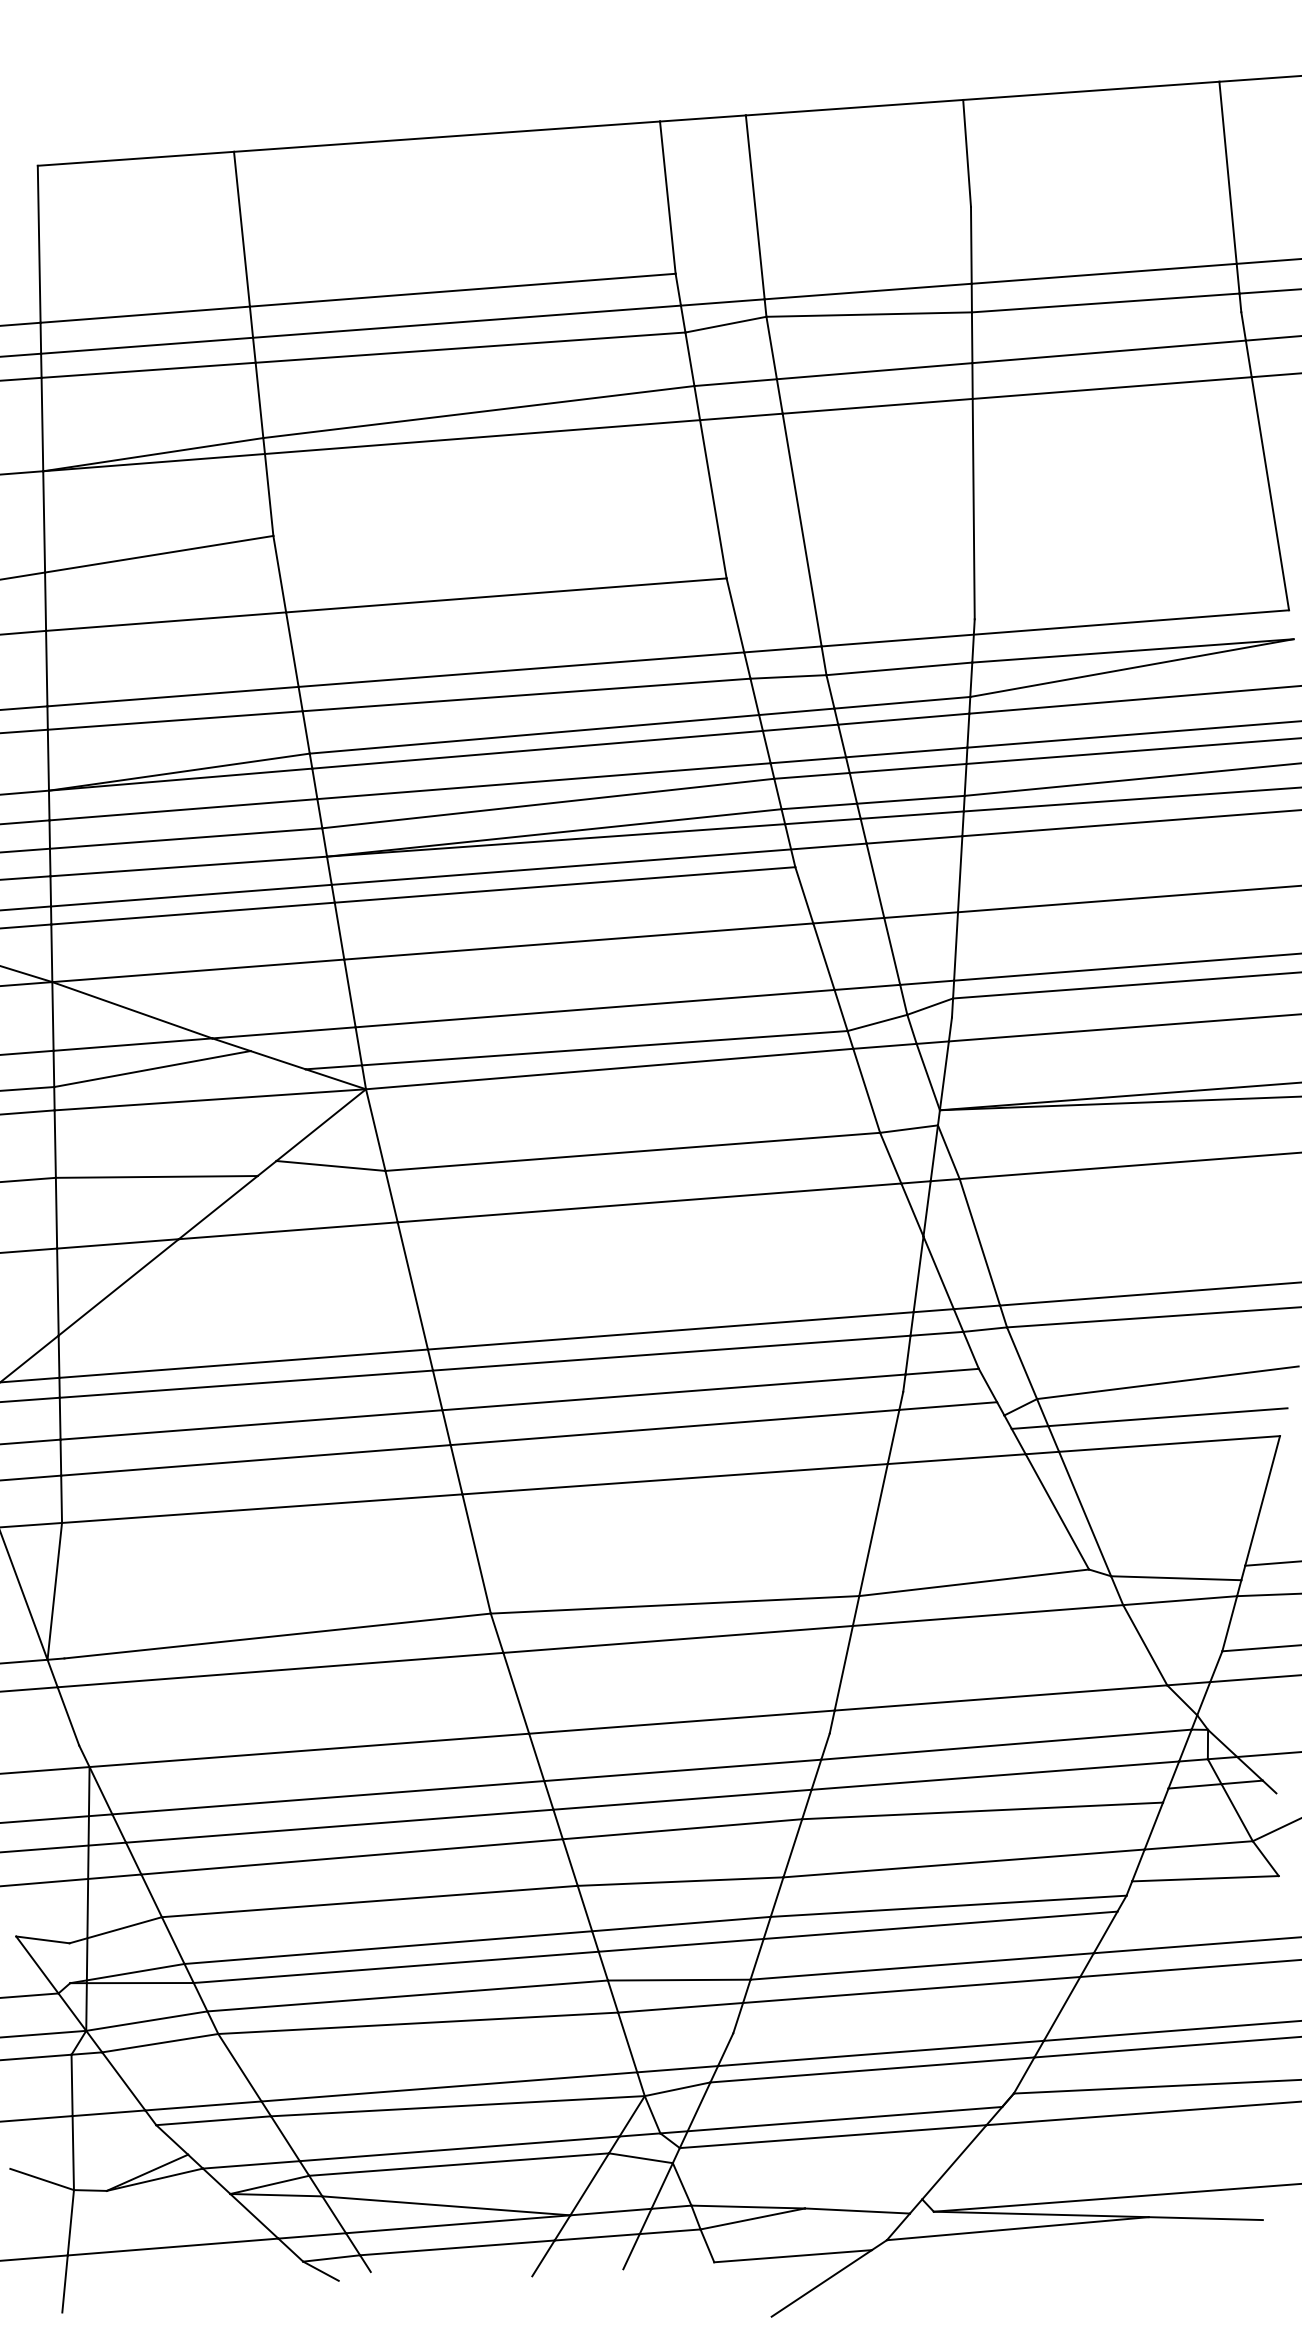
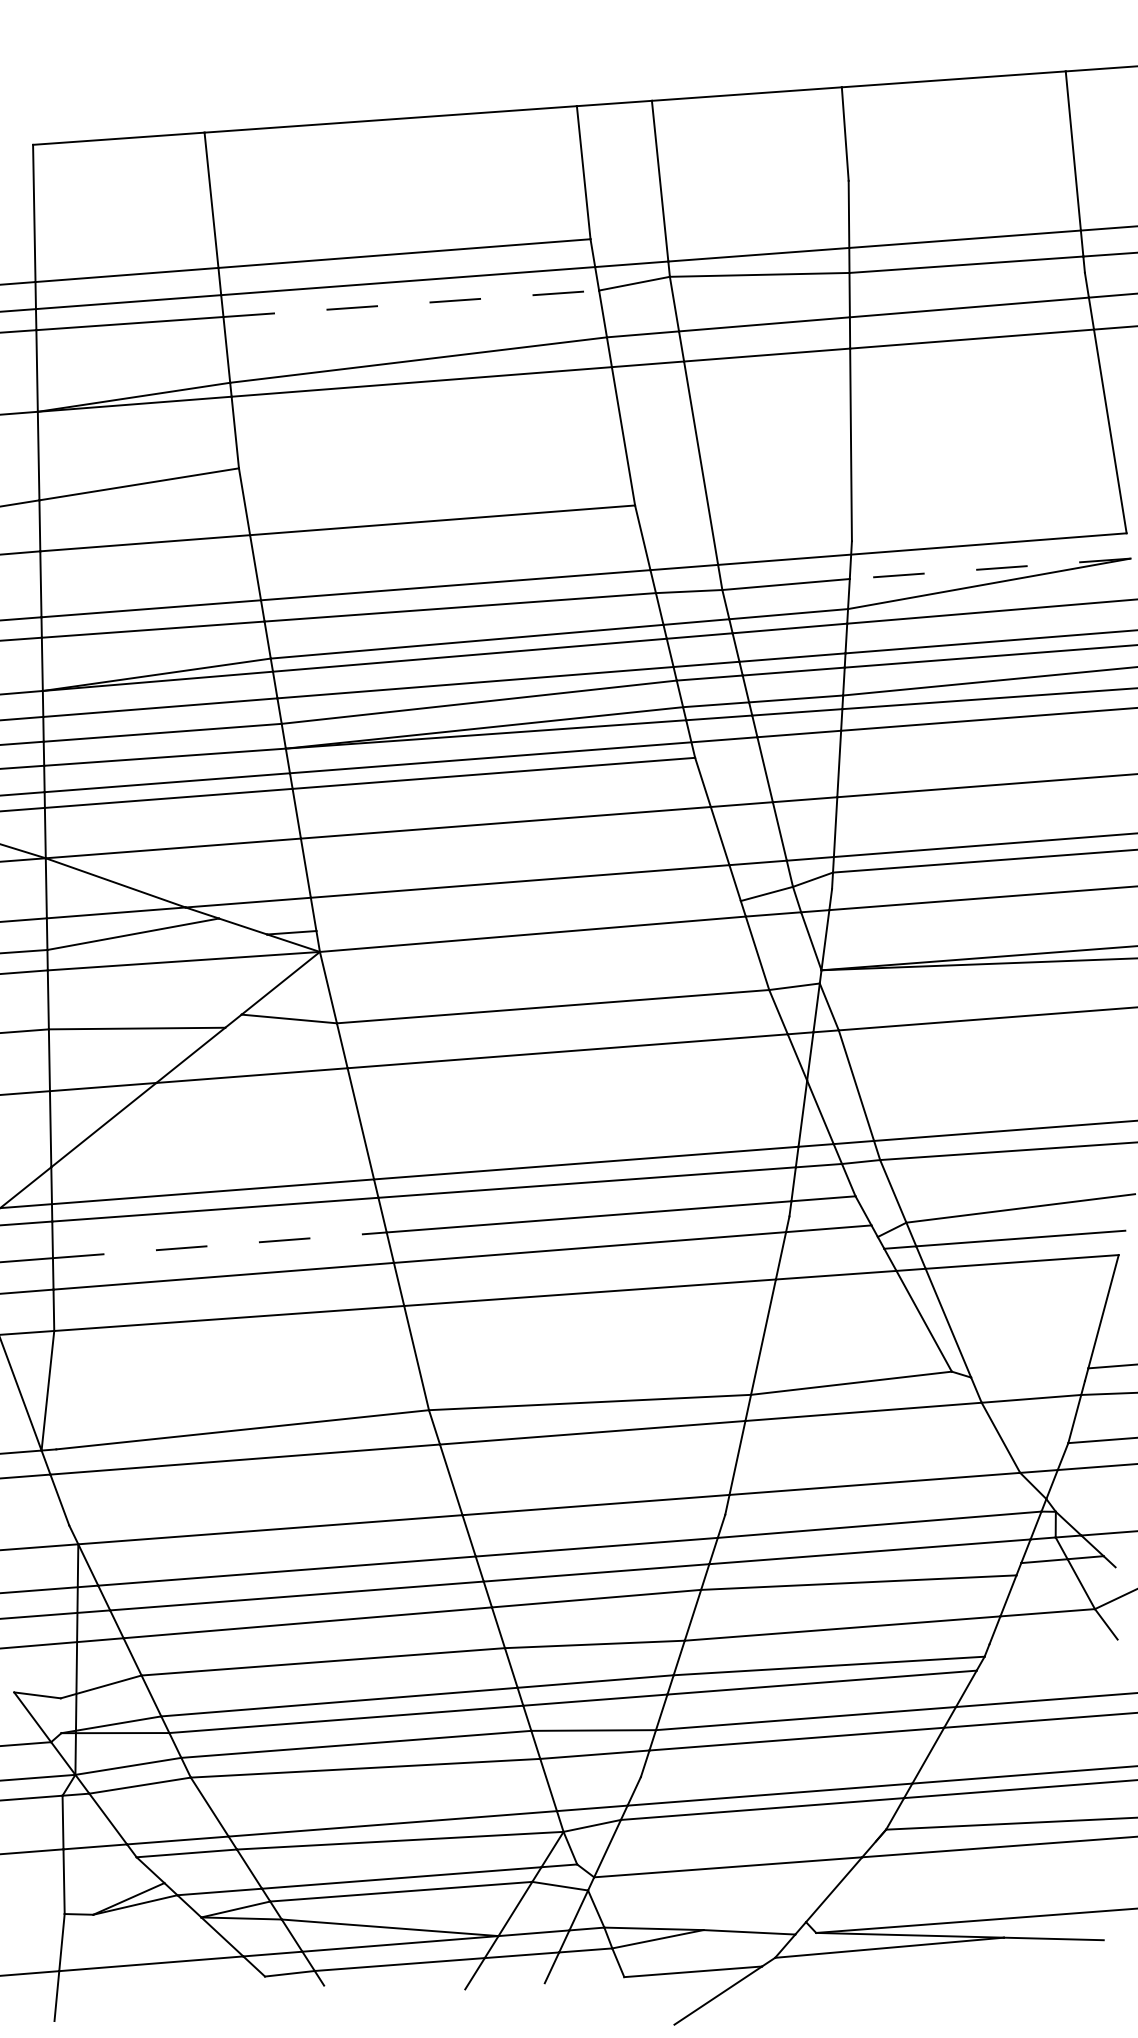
line: (470, 347) -> (411, 303), solid -> dashed
line: (1133, 650) -> (990, 568), solid -> dashed
line: (604, 1048) -> (528, 916), removed
line: (252, 1425) -> (220, 1245), solid -> dashed
line: (1175, 1578) -> (1027, 1379), removed
line: (1205, 1878) -> (1053, 1641), removed
line: (831, 2119) -> (726, 1852), removed
line: (41, 2179) -> (36, 1904), removed
line: (320, 2270) -> (280, 1984), removed

